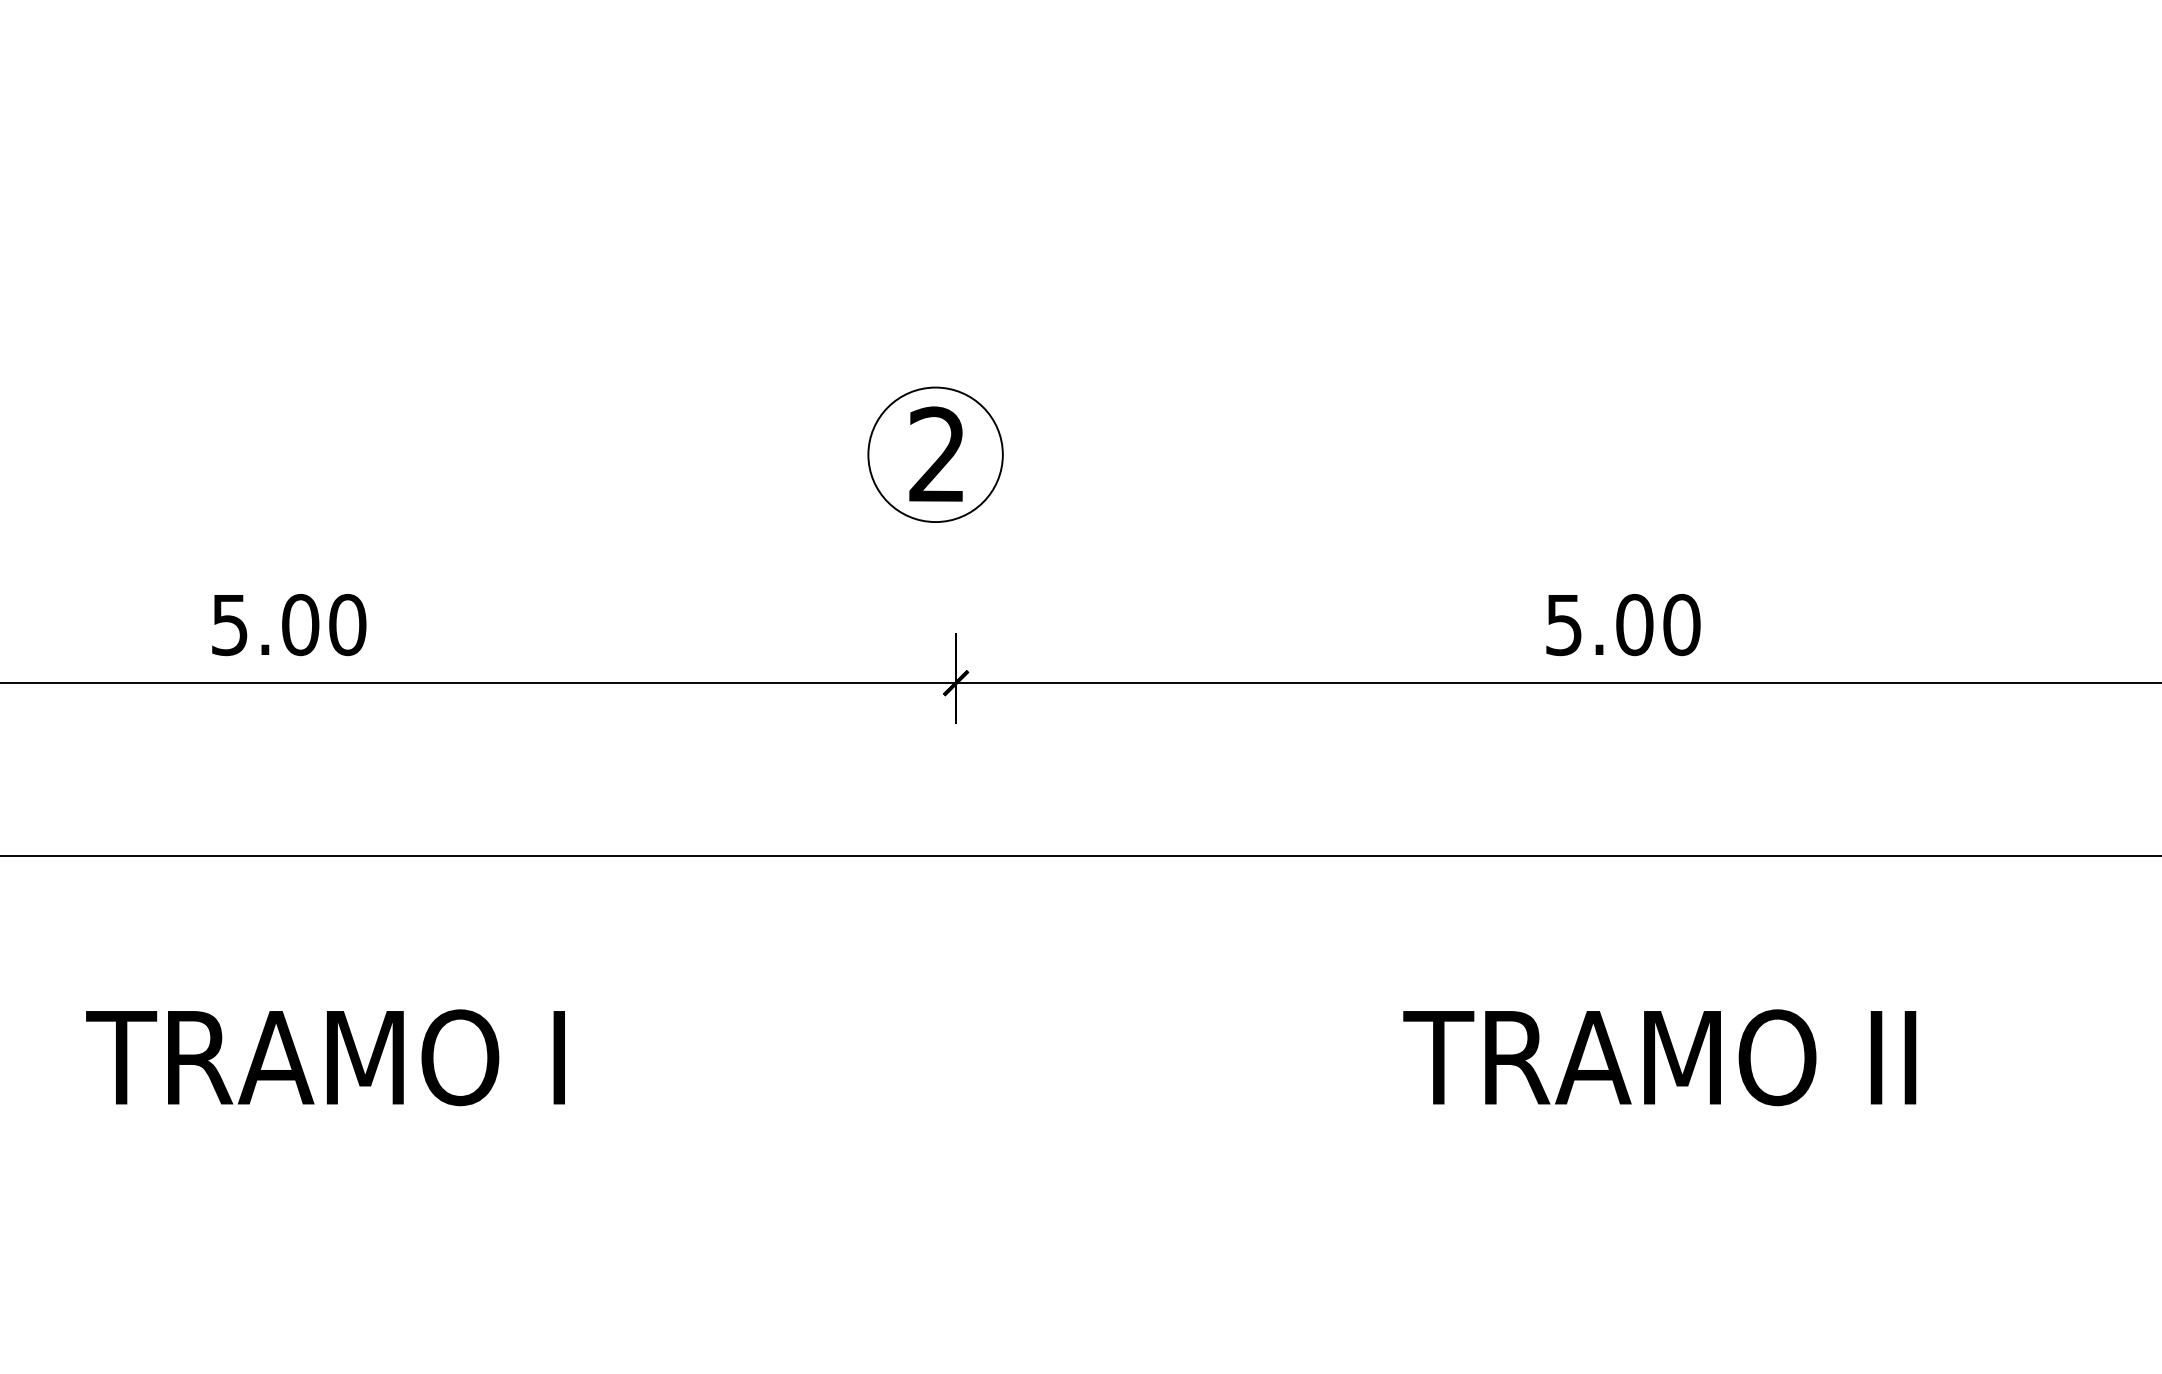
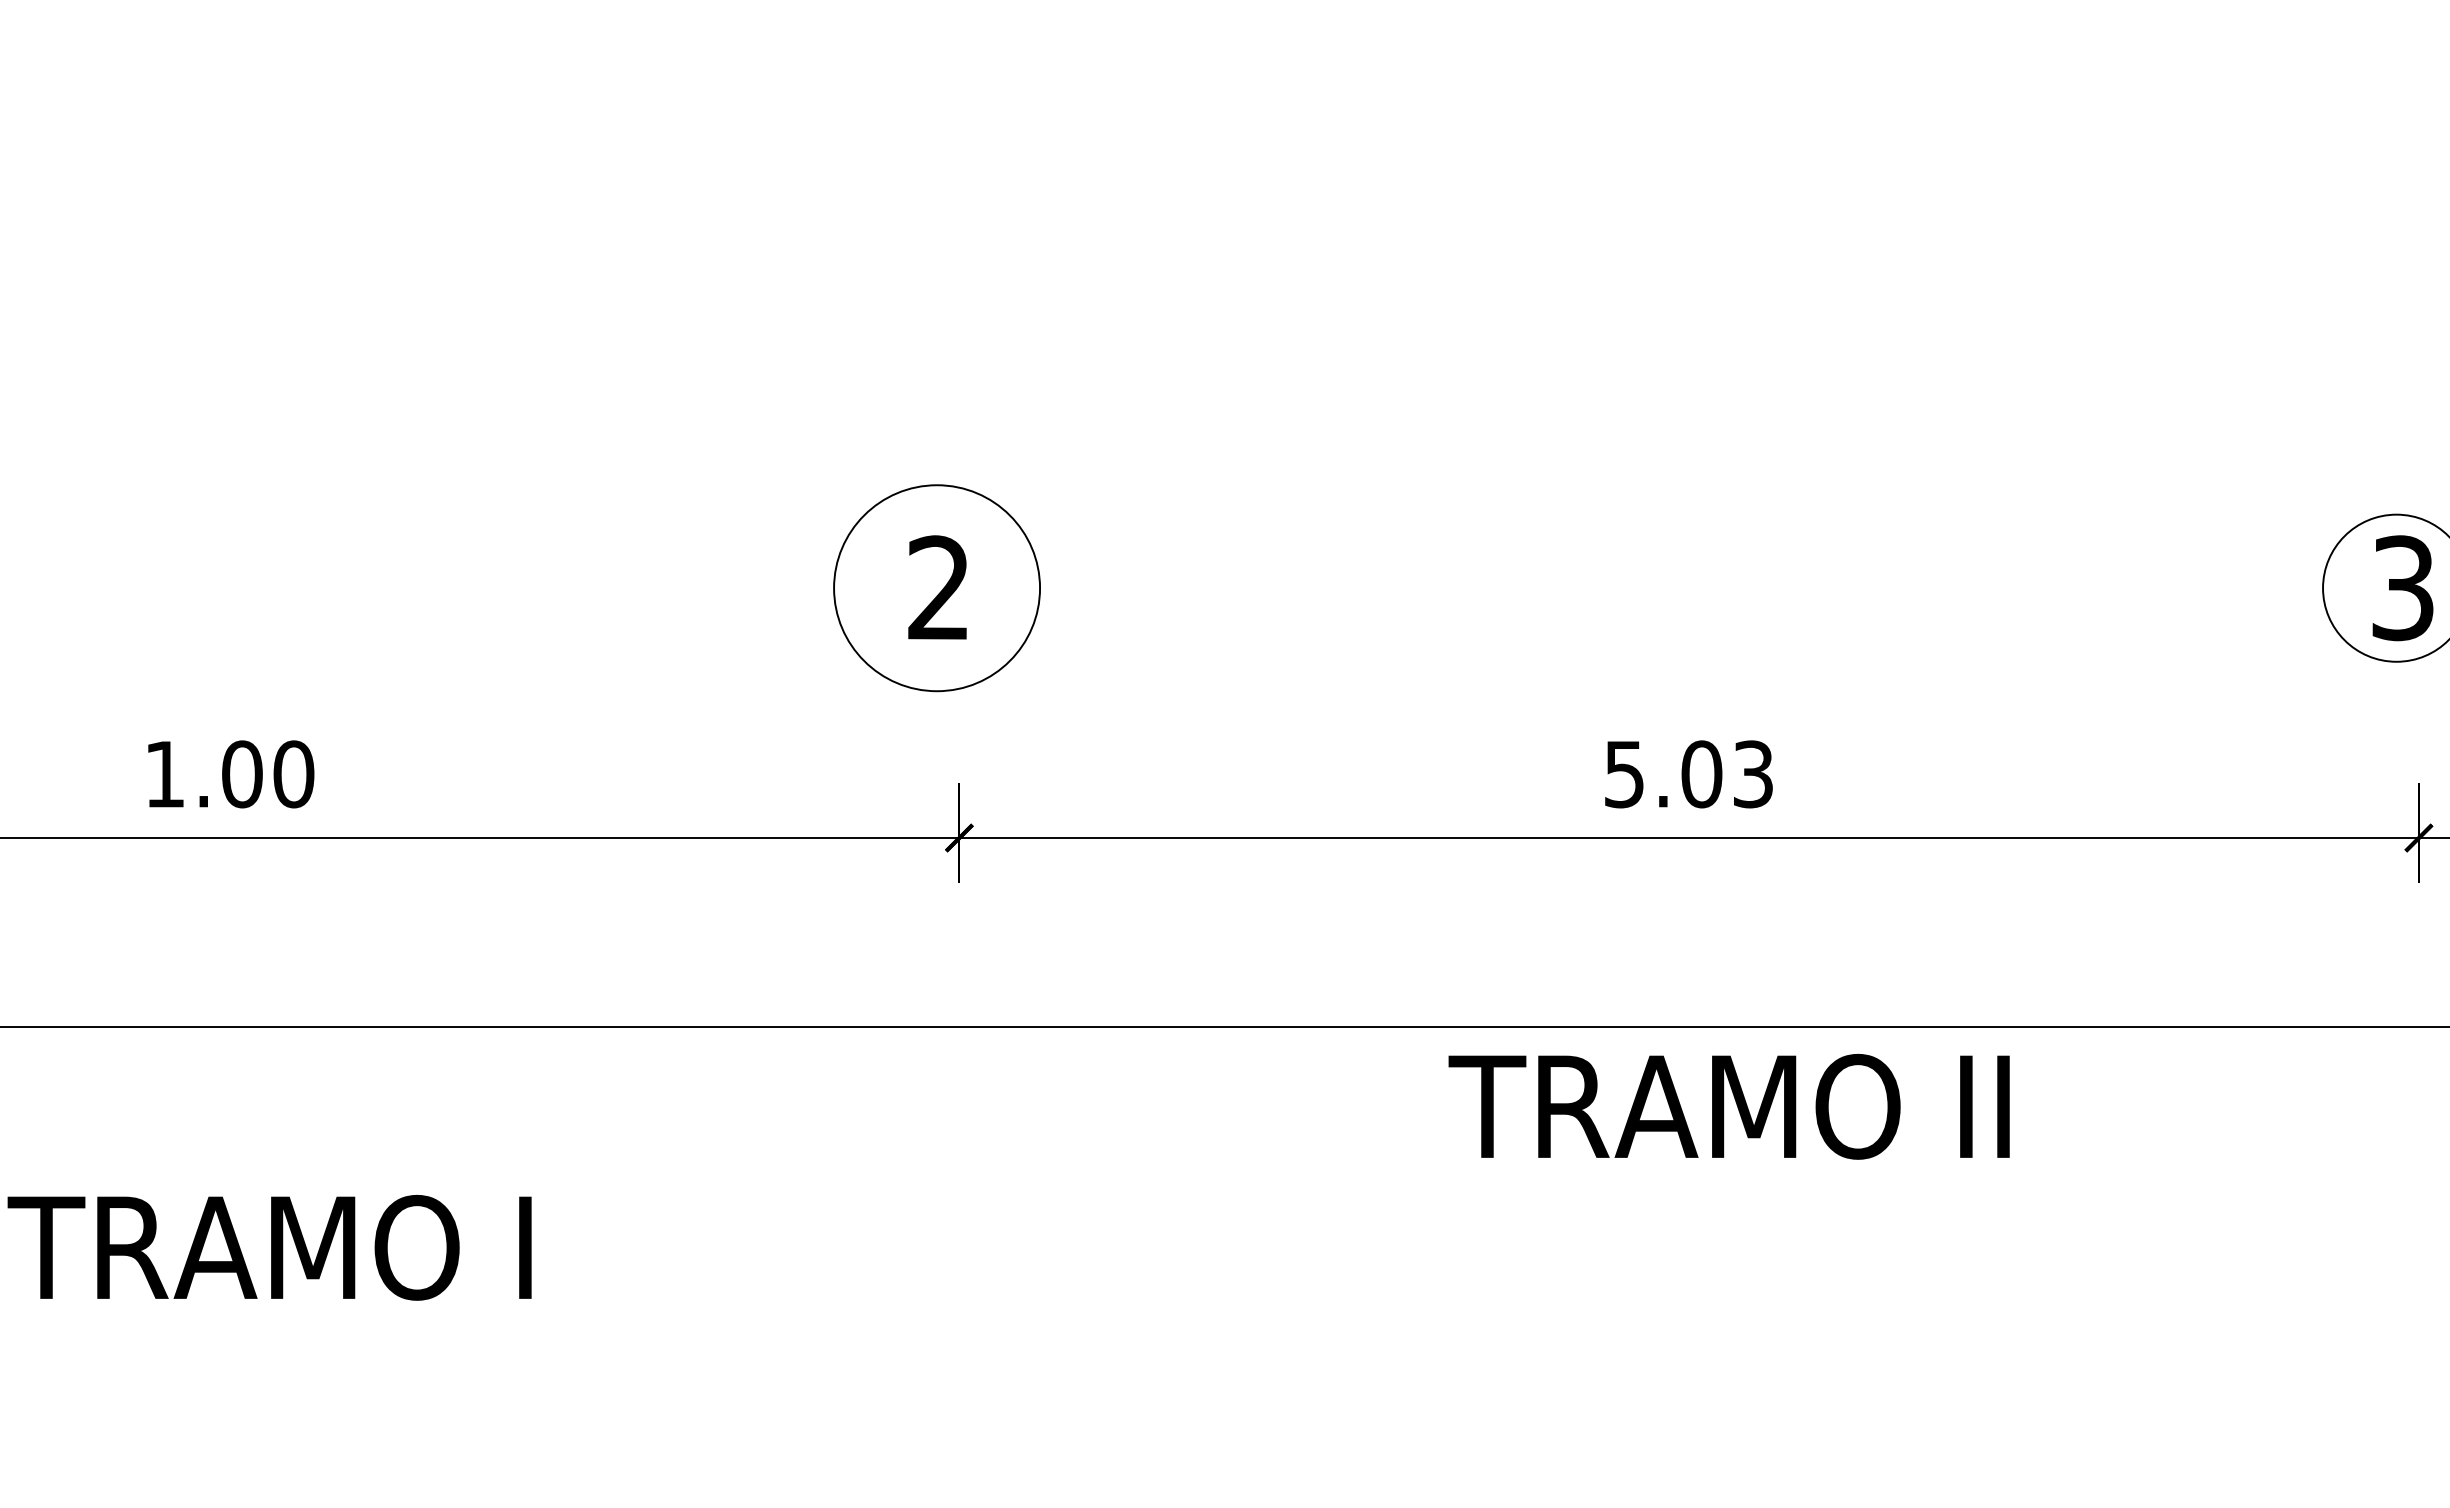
circle: (935, 454) -> (936, 587), size x1.4
text: (229, 625) -> (164, 774), 5.00 -> 1.00
text: (1681, 625) -> (1753, 774), 5.00 -> 5.03
text: (1659, 1057) -> (1728, 1106), moved

